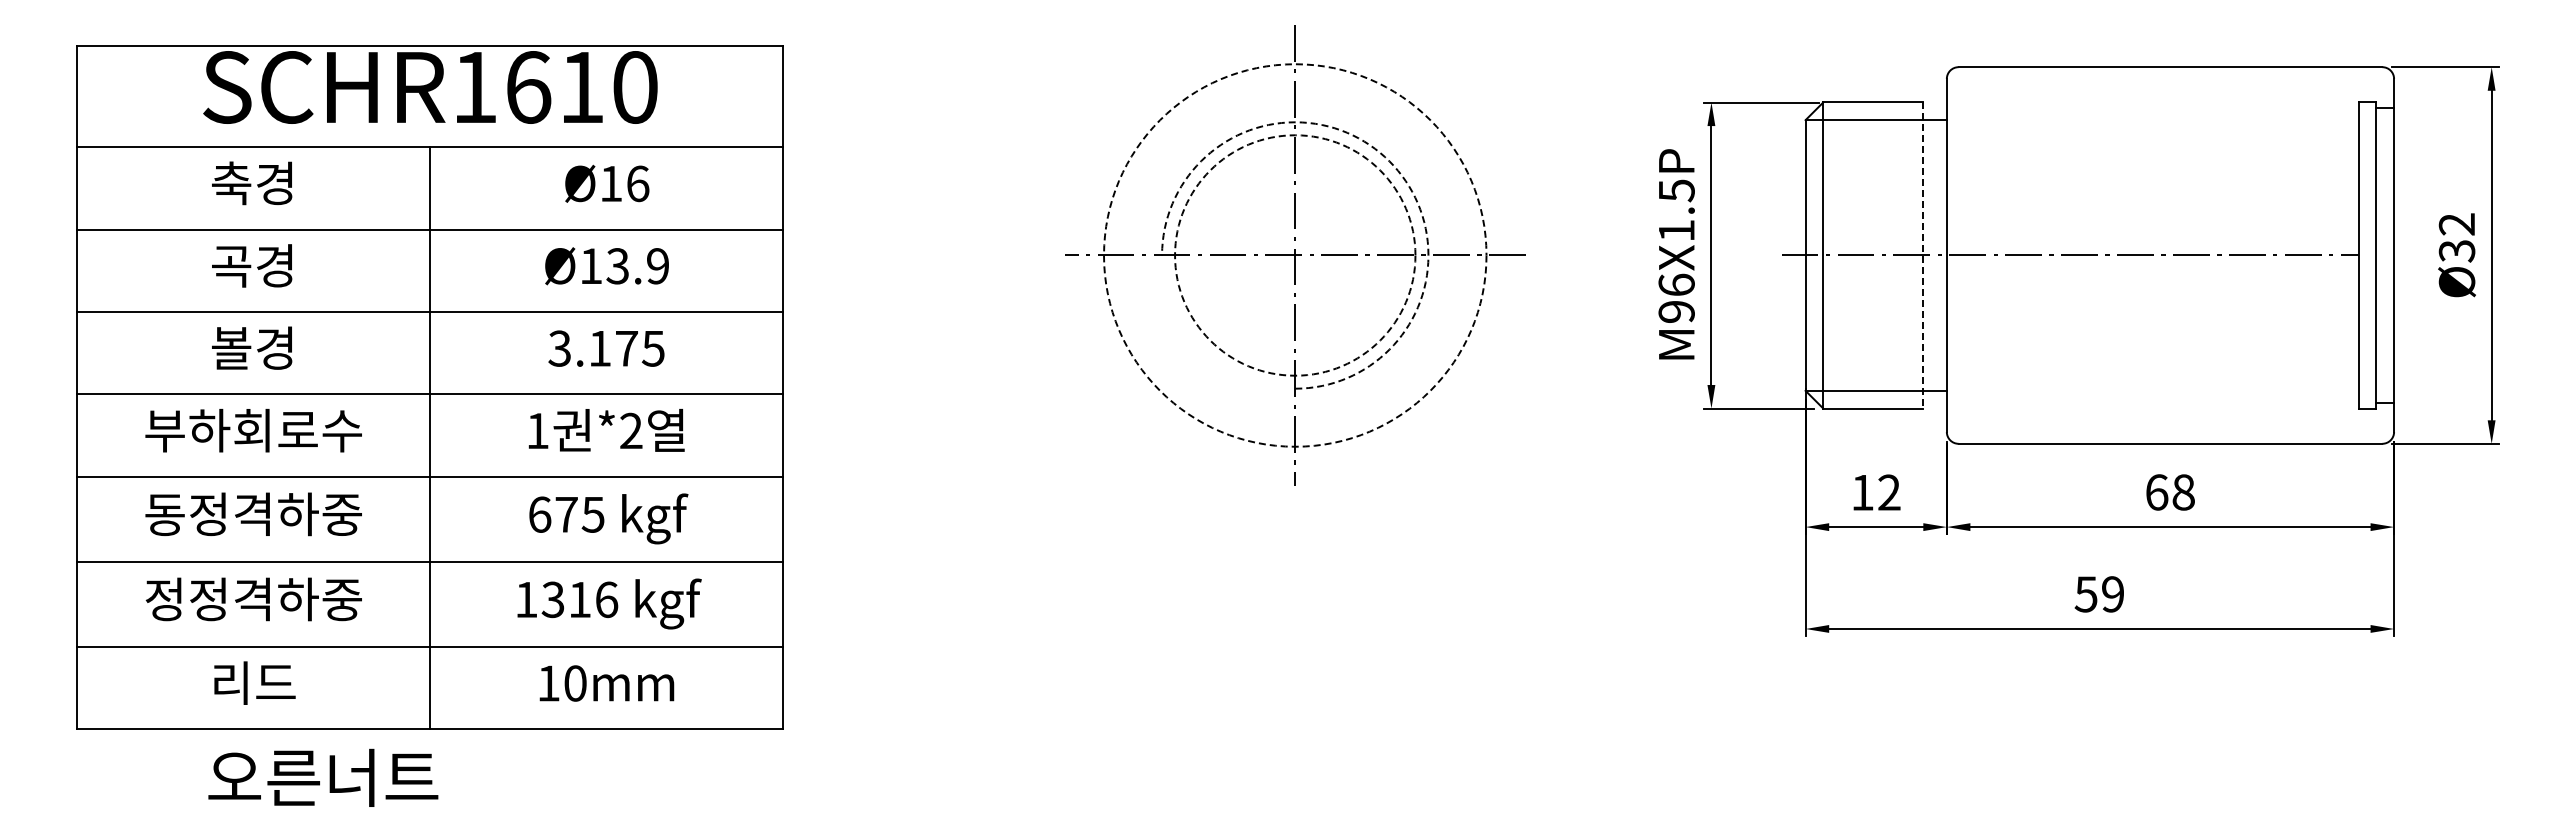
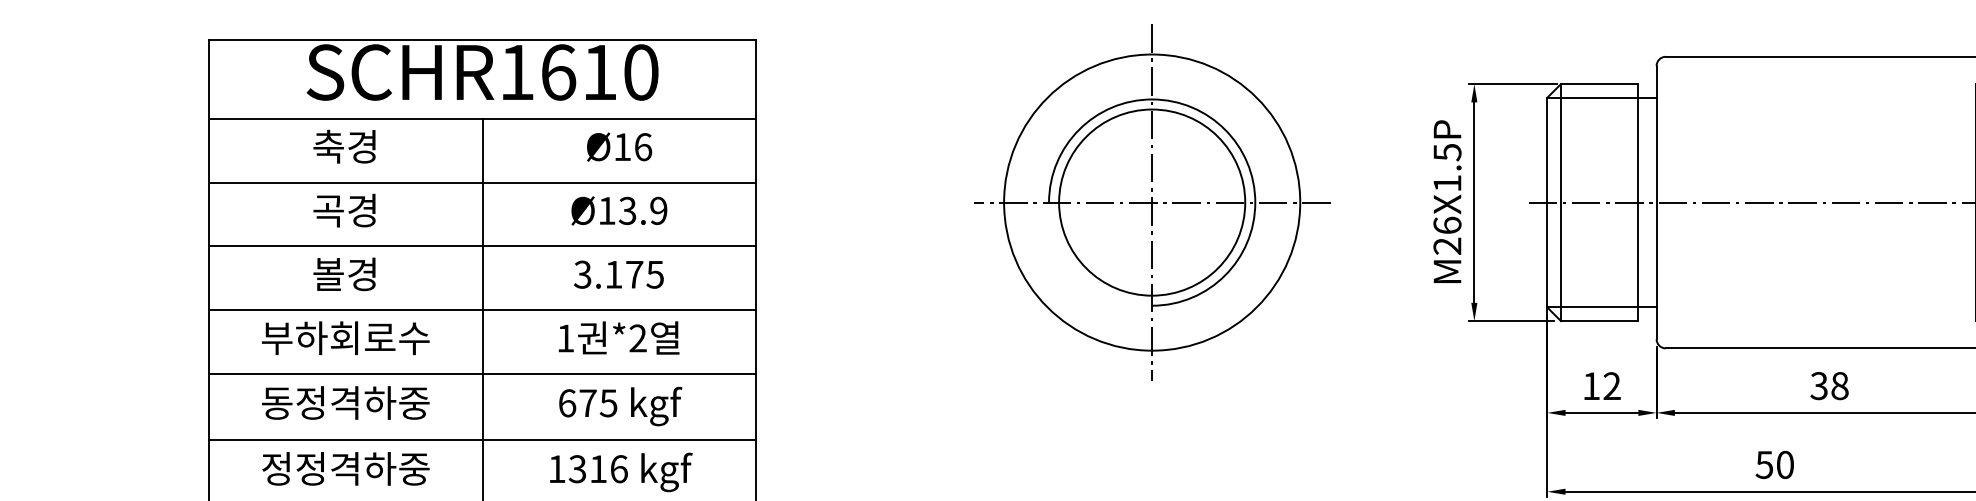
arc: (1389, 161) -> (1225, 129), dashed -> solid
circle: (1295, 255) -> (1152, 202), dashed -> solid
circle: (1295, 255) -> (1152, 202), dashed -> solid
line: (1923, 256) -> (1638, 203), dashed -> solid
text: (1676, 311) -> (1447, 245), M96X1.5P -> M26X1.5P
text: (2156, 492) -> (1818, 386), 68 -> 38
text: (2113, 594) -> (1785, 465), 59 -> 50

